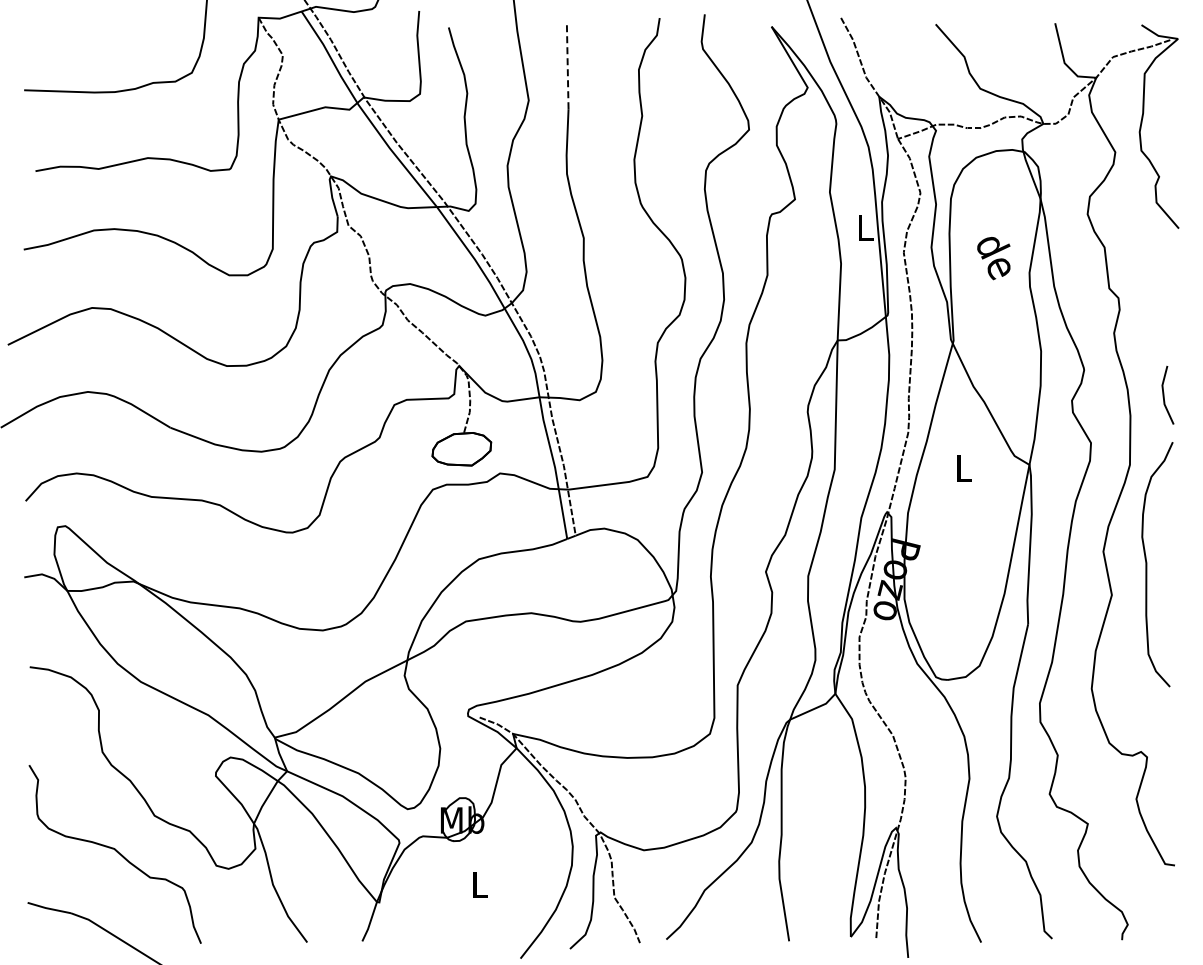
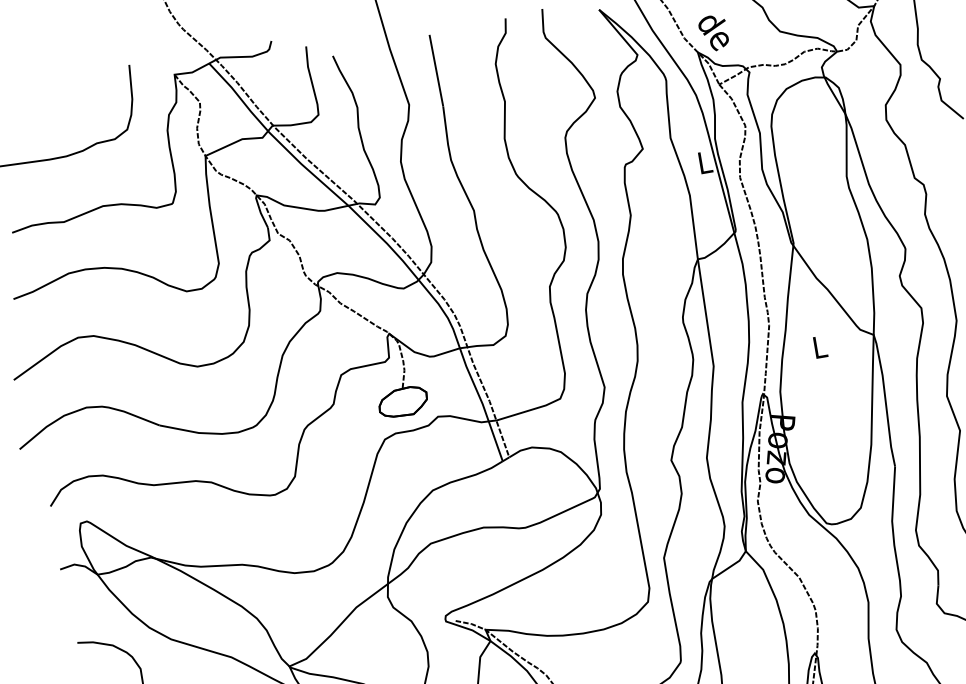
line: (567, 65) -> (436, 70), dashed -> solid
text: (993, 258) -> (713, 33), moved

